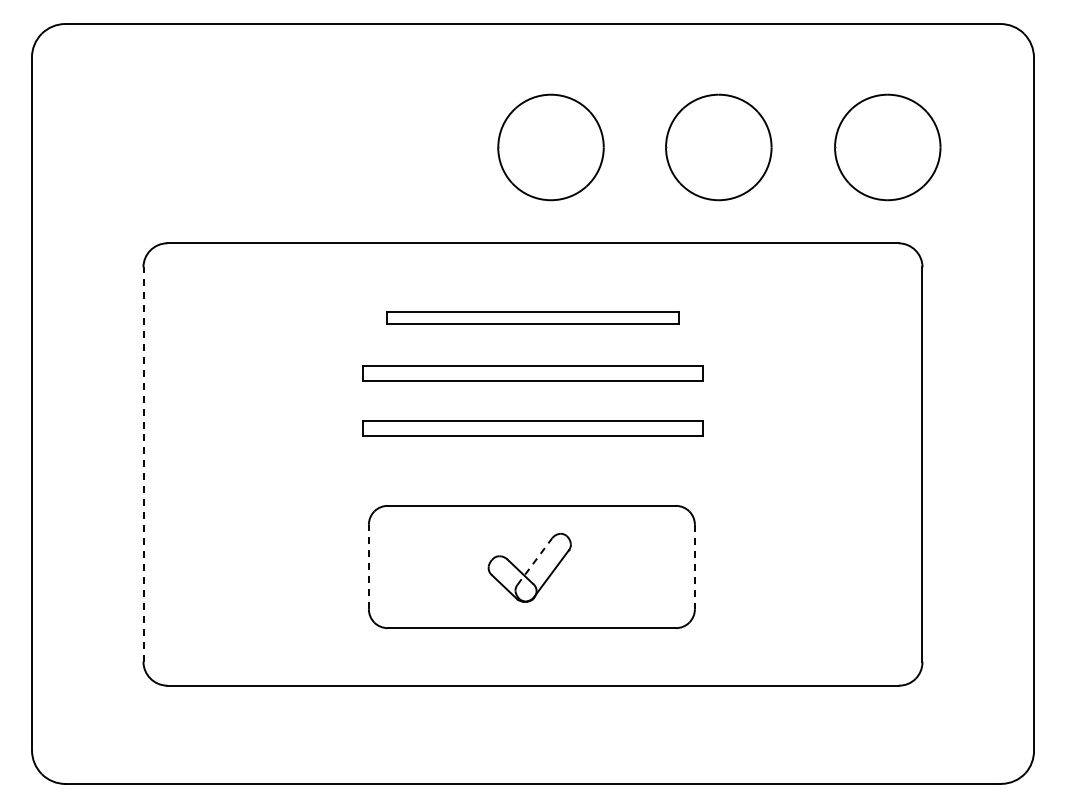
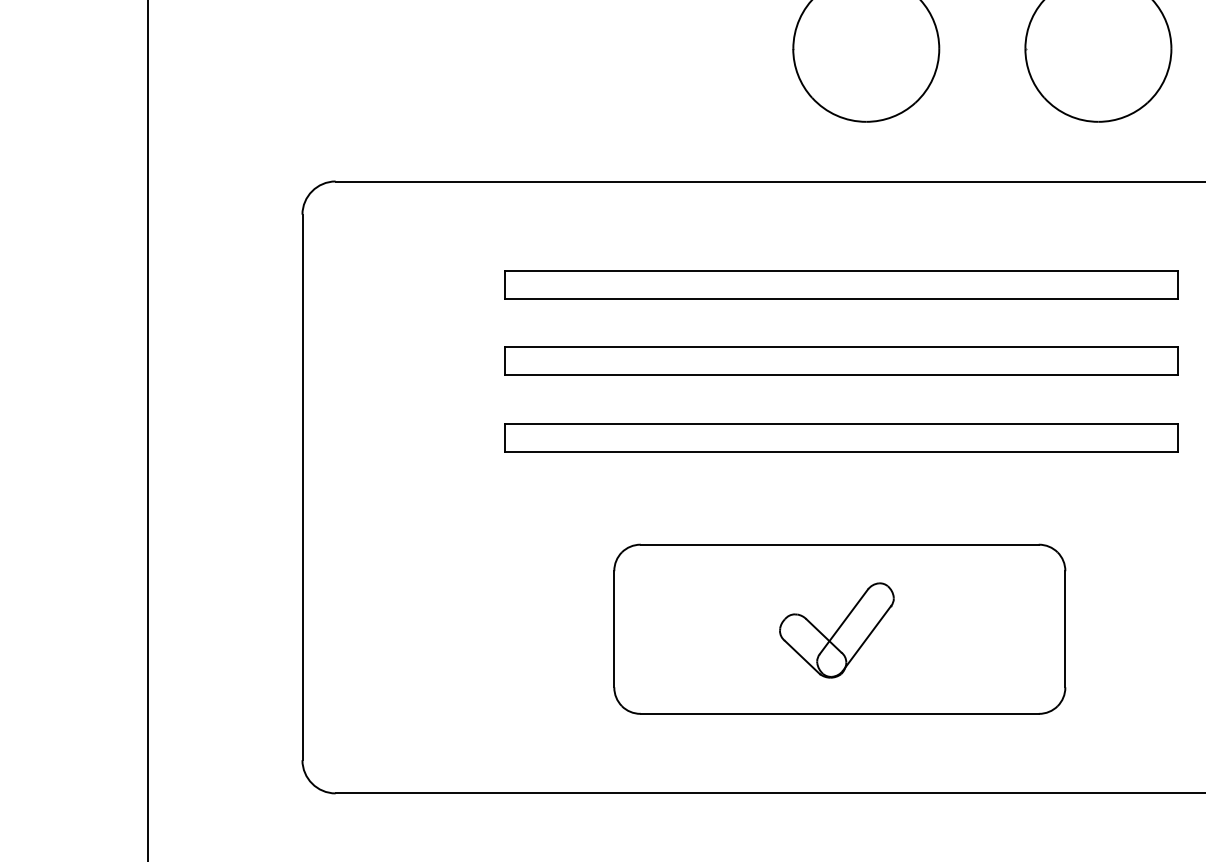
part: (532, 317) -> (840, 284), size x1.67
part: (532, 373) -> (840, 361), size x1.43
part: (532, 428) -> (840, 437), size x1.43
line: (143, 463) -> (302, 486), dashed -> solid
line: (535, 561) -> (844, 621), dashed -> solid
line: (368, 567) -> (613, 629), dashed -> solid
line: (694, 567) -> (1064, 629), dashed -> solid

